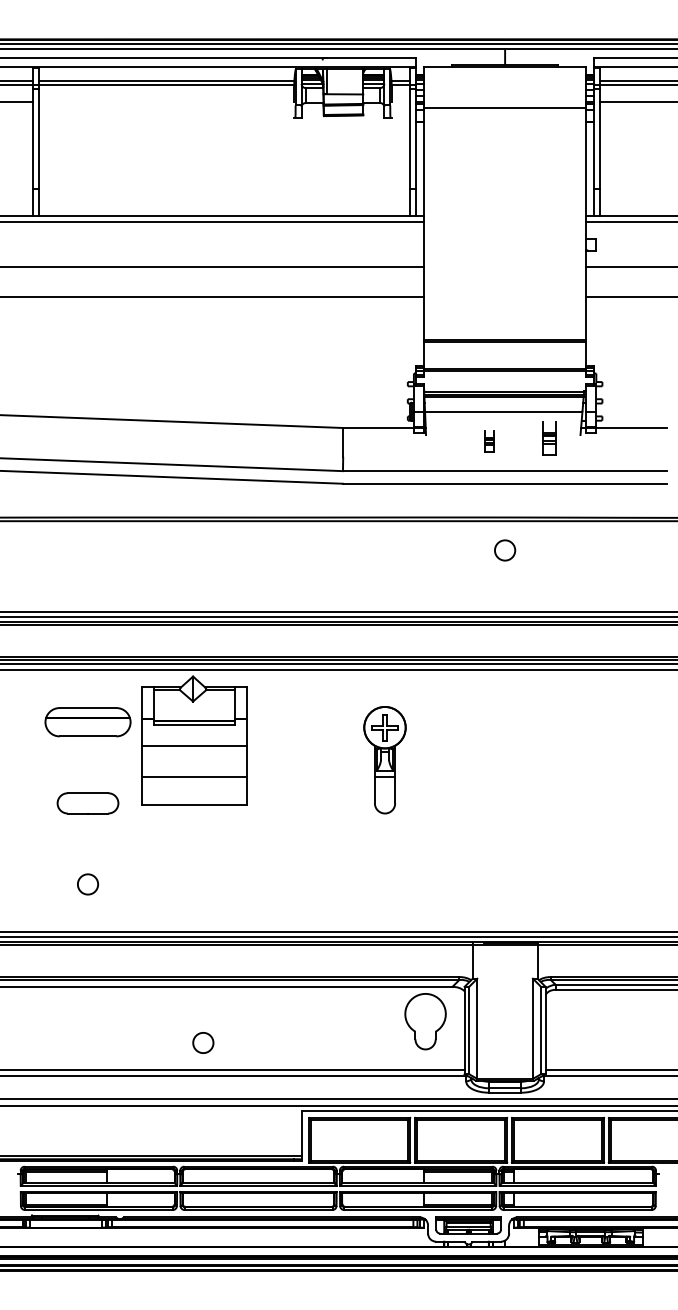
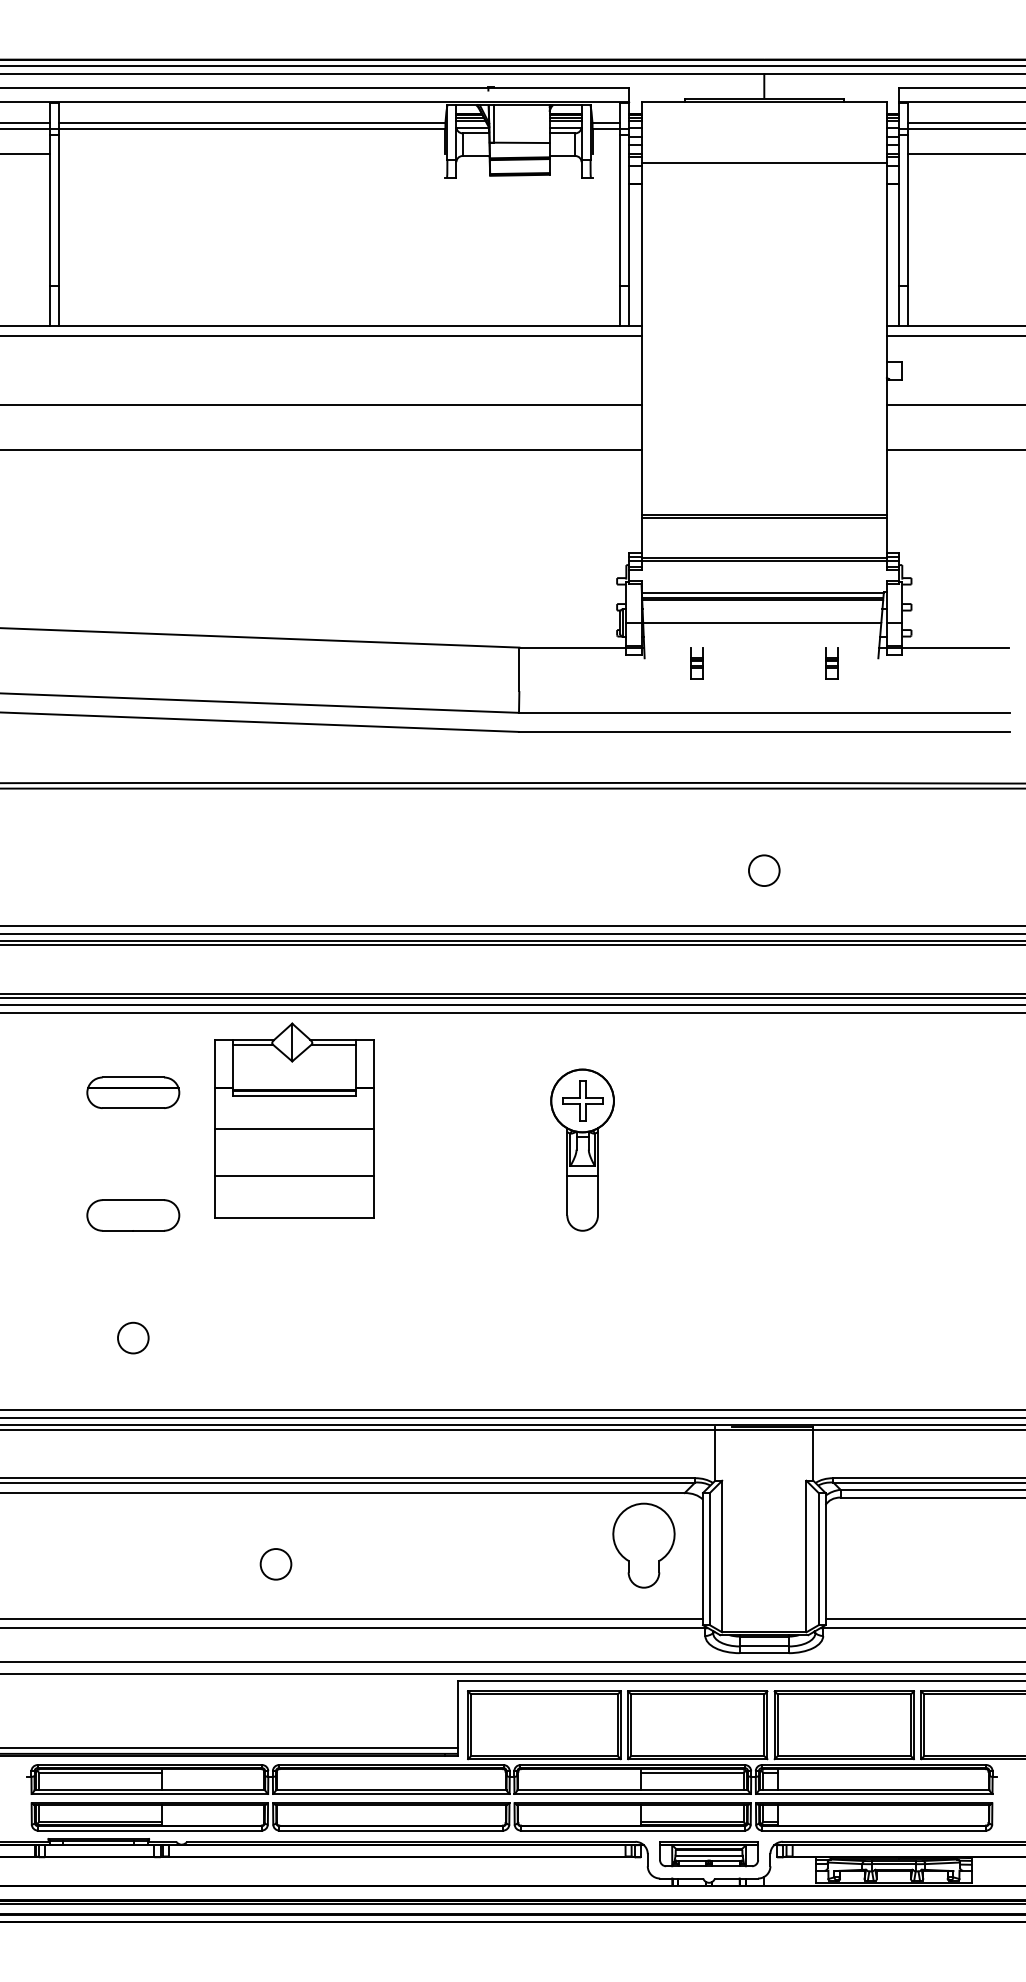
part: (549, 438) -> (831, 663), size x0.62
part: (489, 441) -> (696, 663), moved
circle: (505, 550) -> (764, 870), moved
part: (87, 722) -> (132, 1093), size x0.71
circle: (203, 1042) -> (276, 1563), moved

